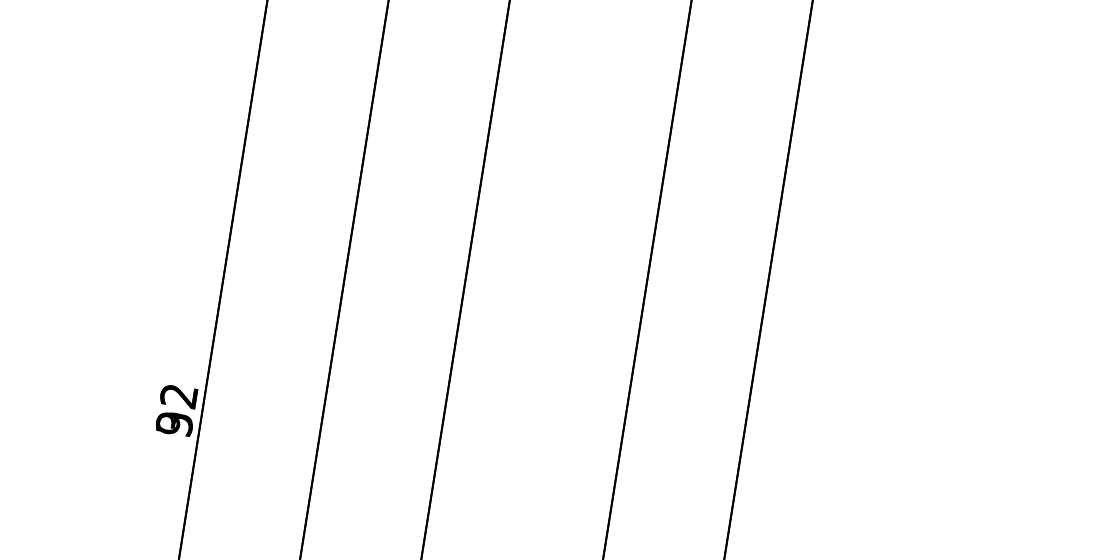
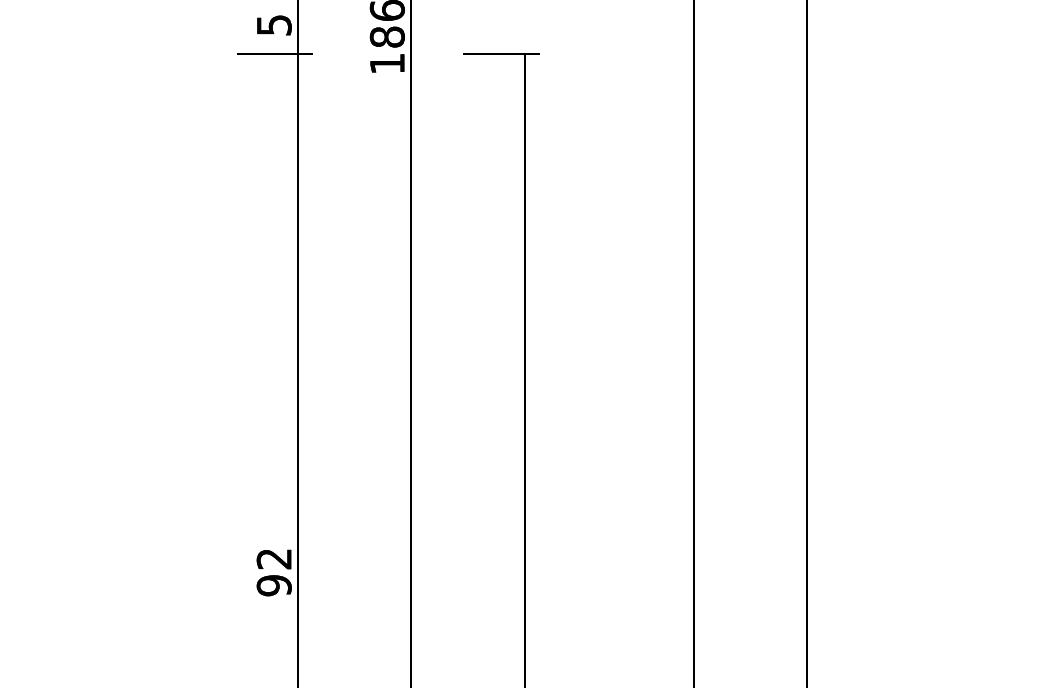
text: (173, 423) -> (273, 585), 32 -> 92

